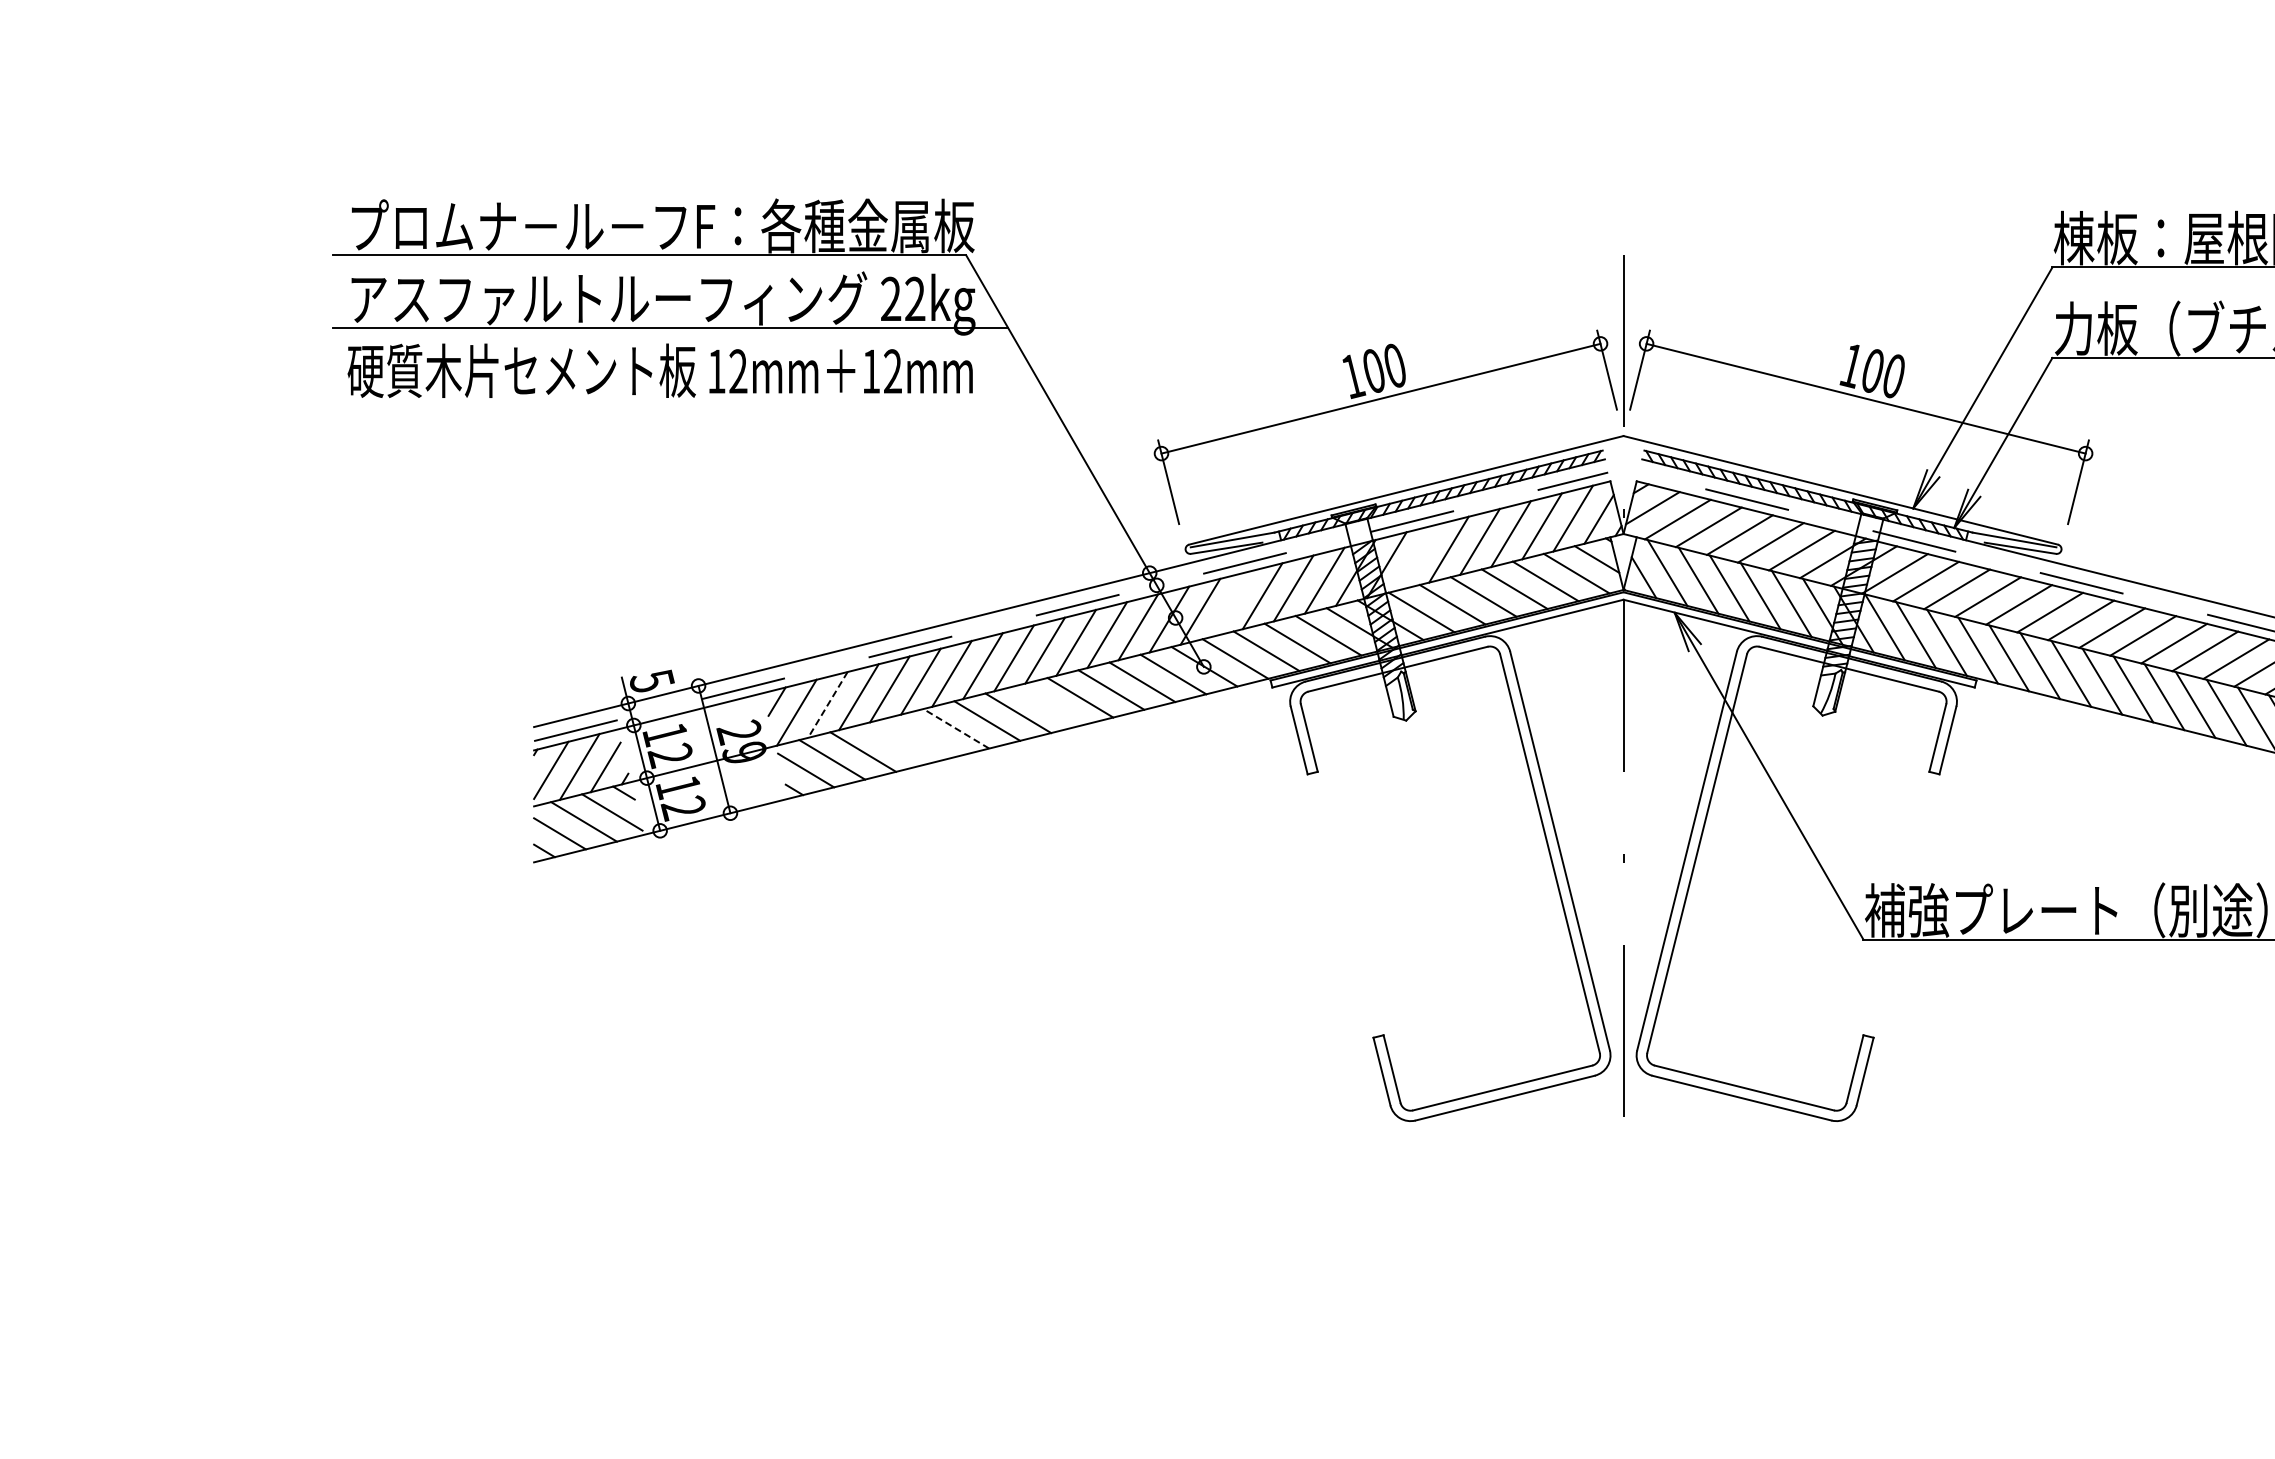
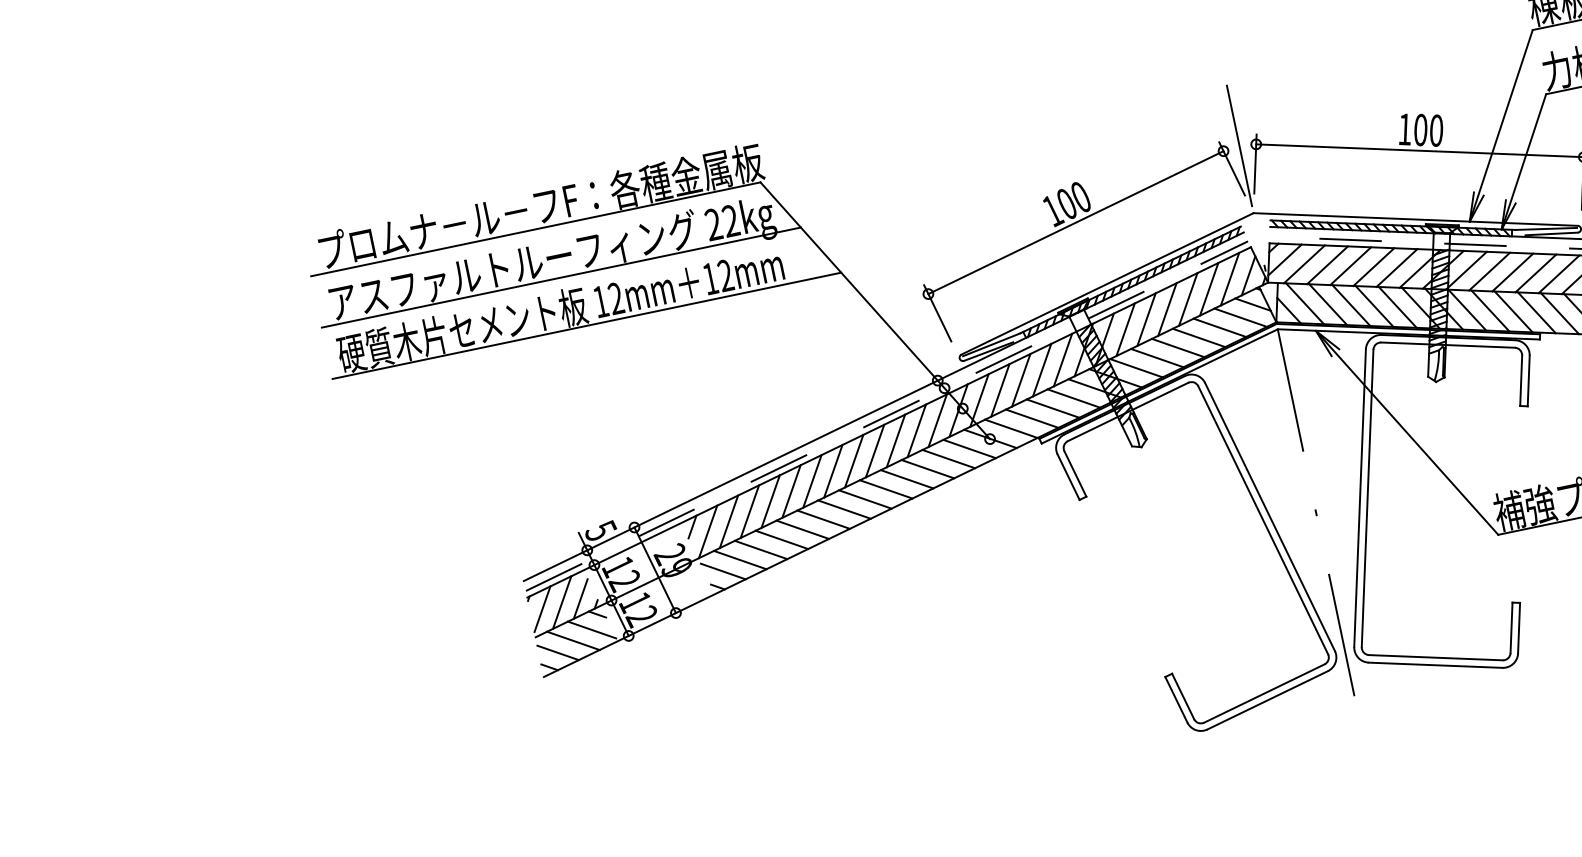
line: (690, 400) -> (586, 326), added
line: (1417, 557) -> (1125, 329), added
line: (1231, 603) -> (1000, 390), added
line: (827, 705) -> (728, 522), dashed -> solid
line: (1049, 705) -> (886, 489), added
line: (955, 728) -> (823, 519), dashed -> solid
line: (925, 736) -> (802, 529), added
line: (894, 744) -> (782, 539), added

